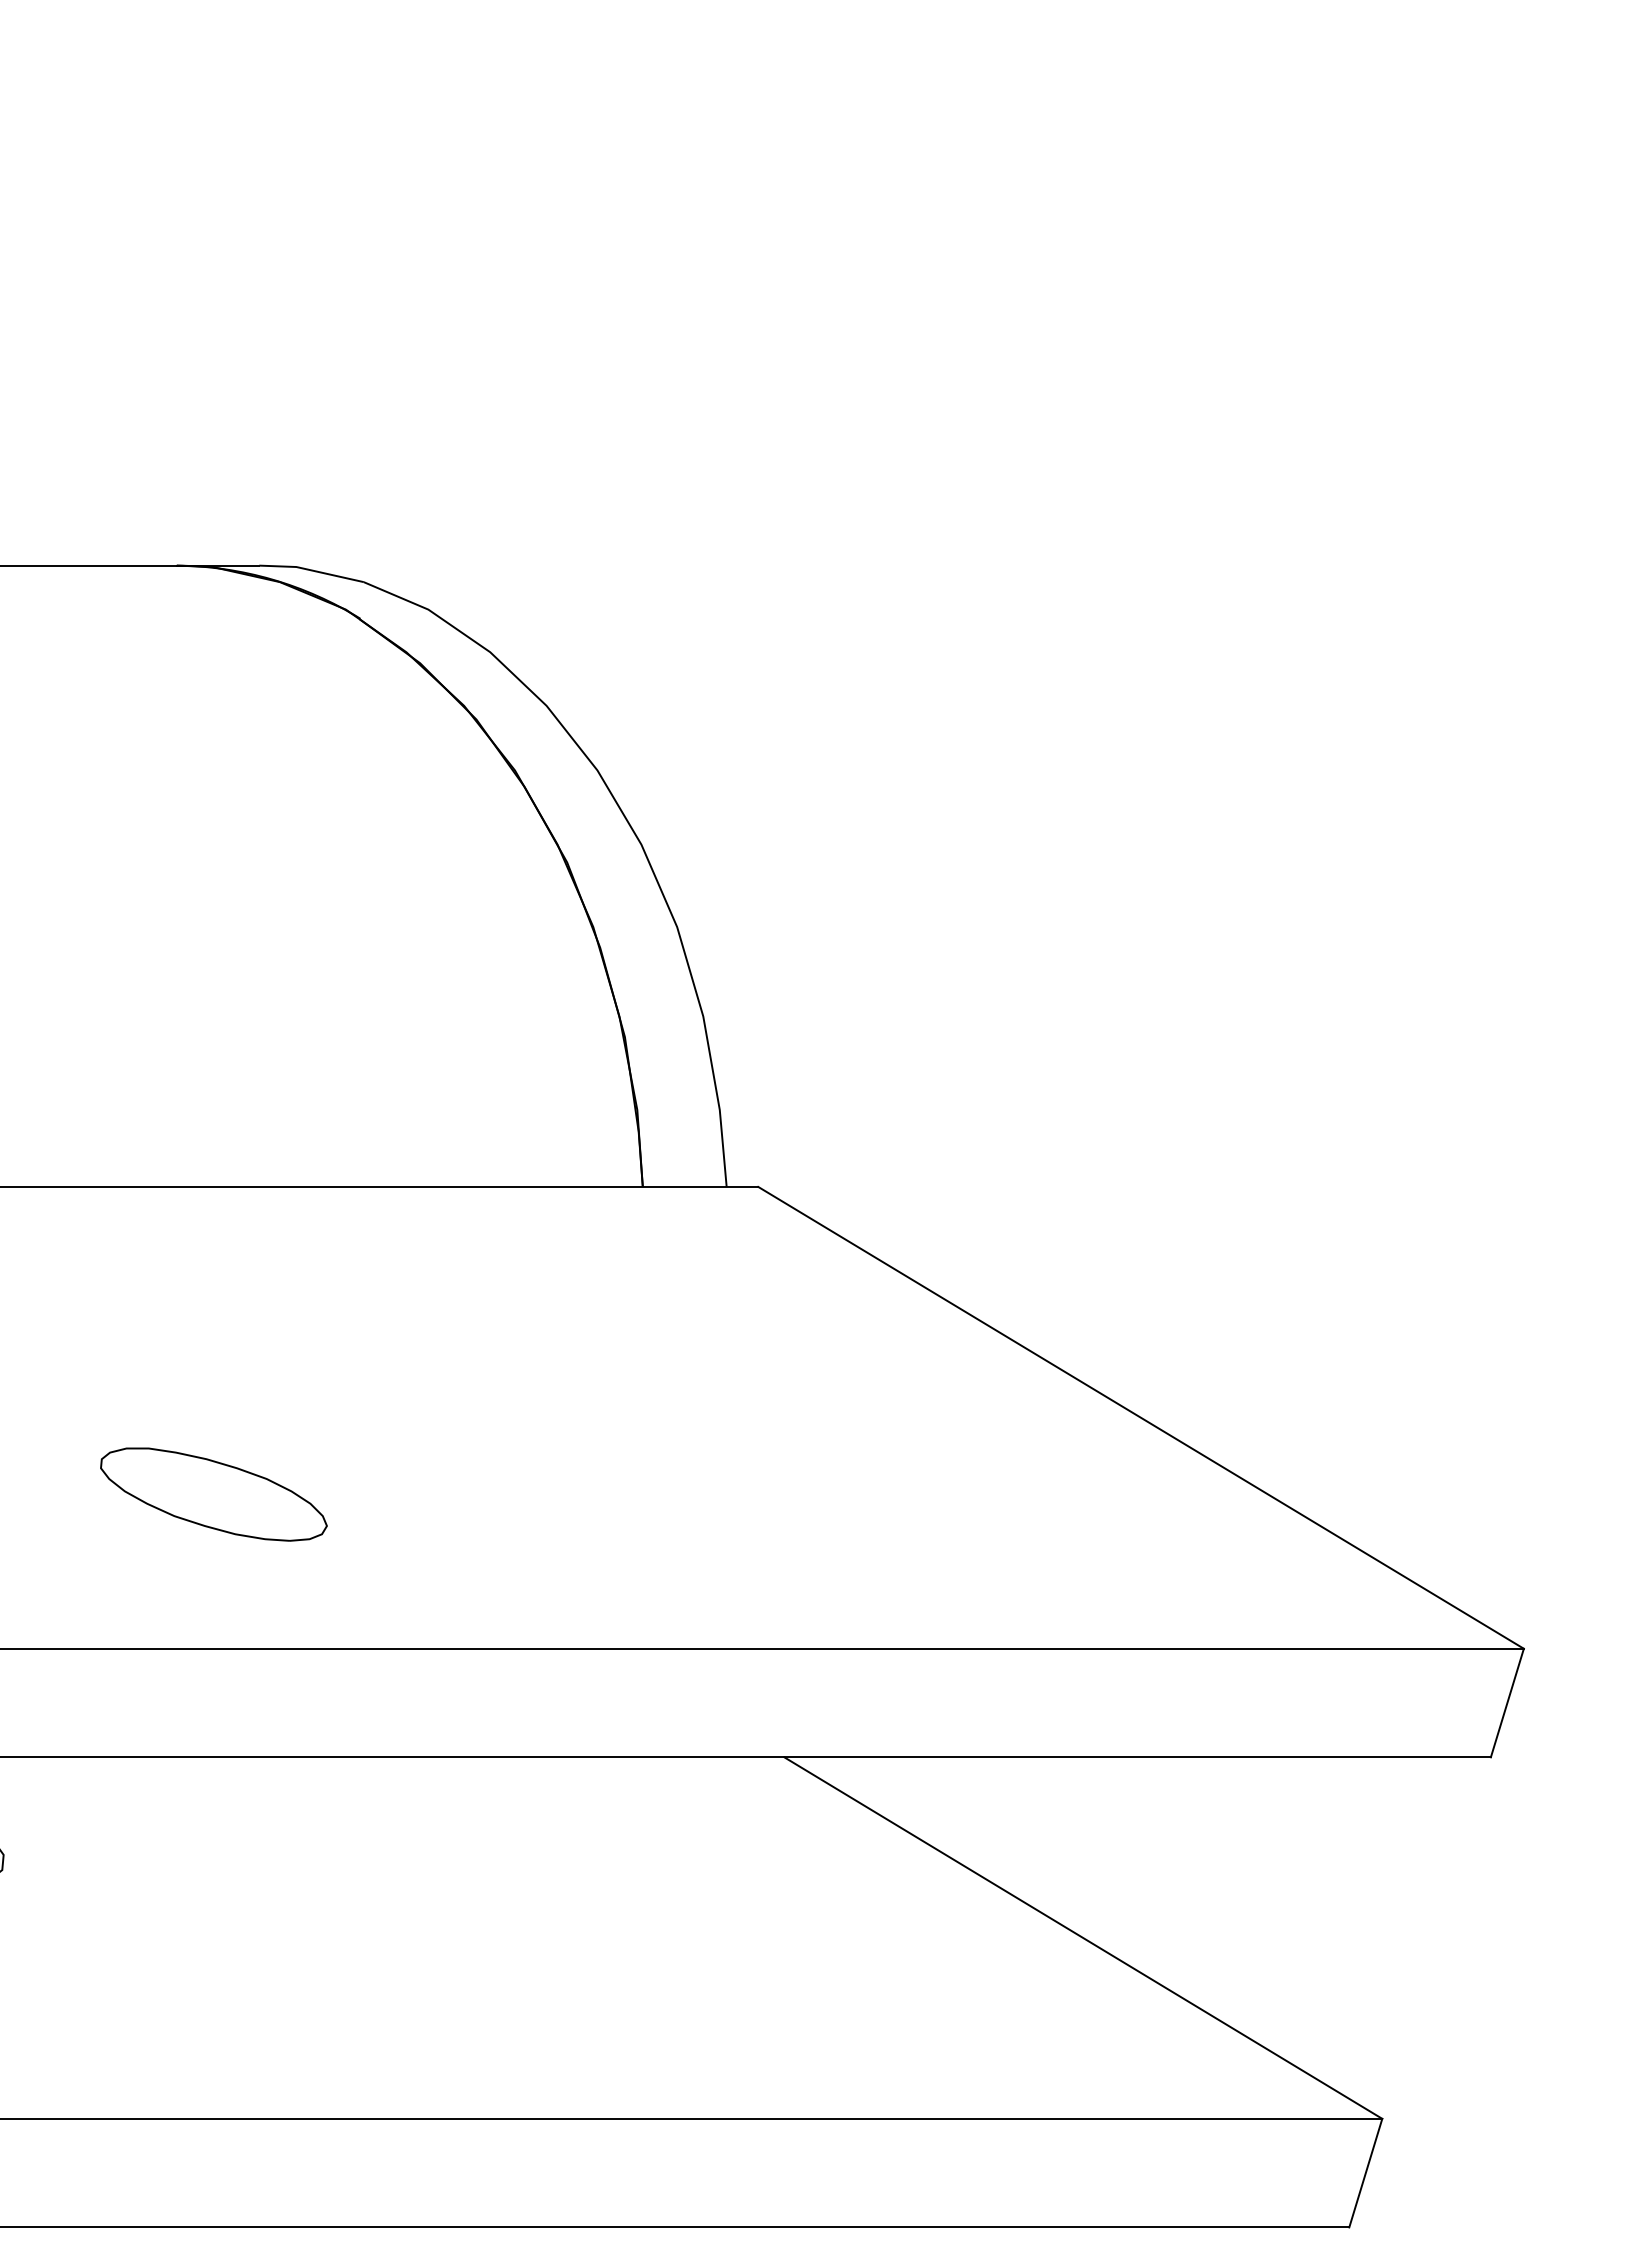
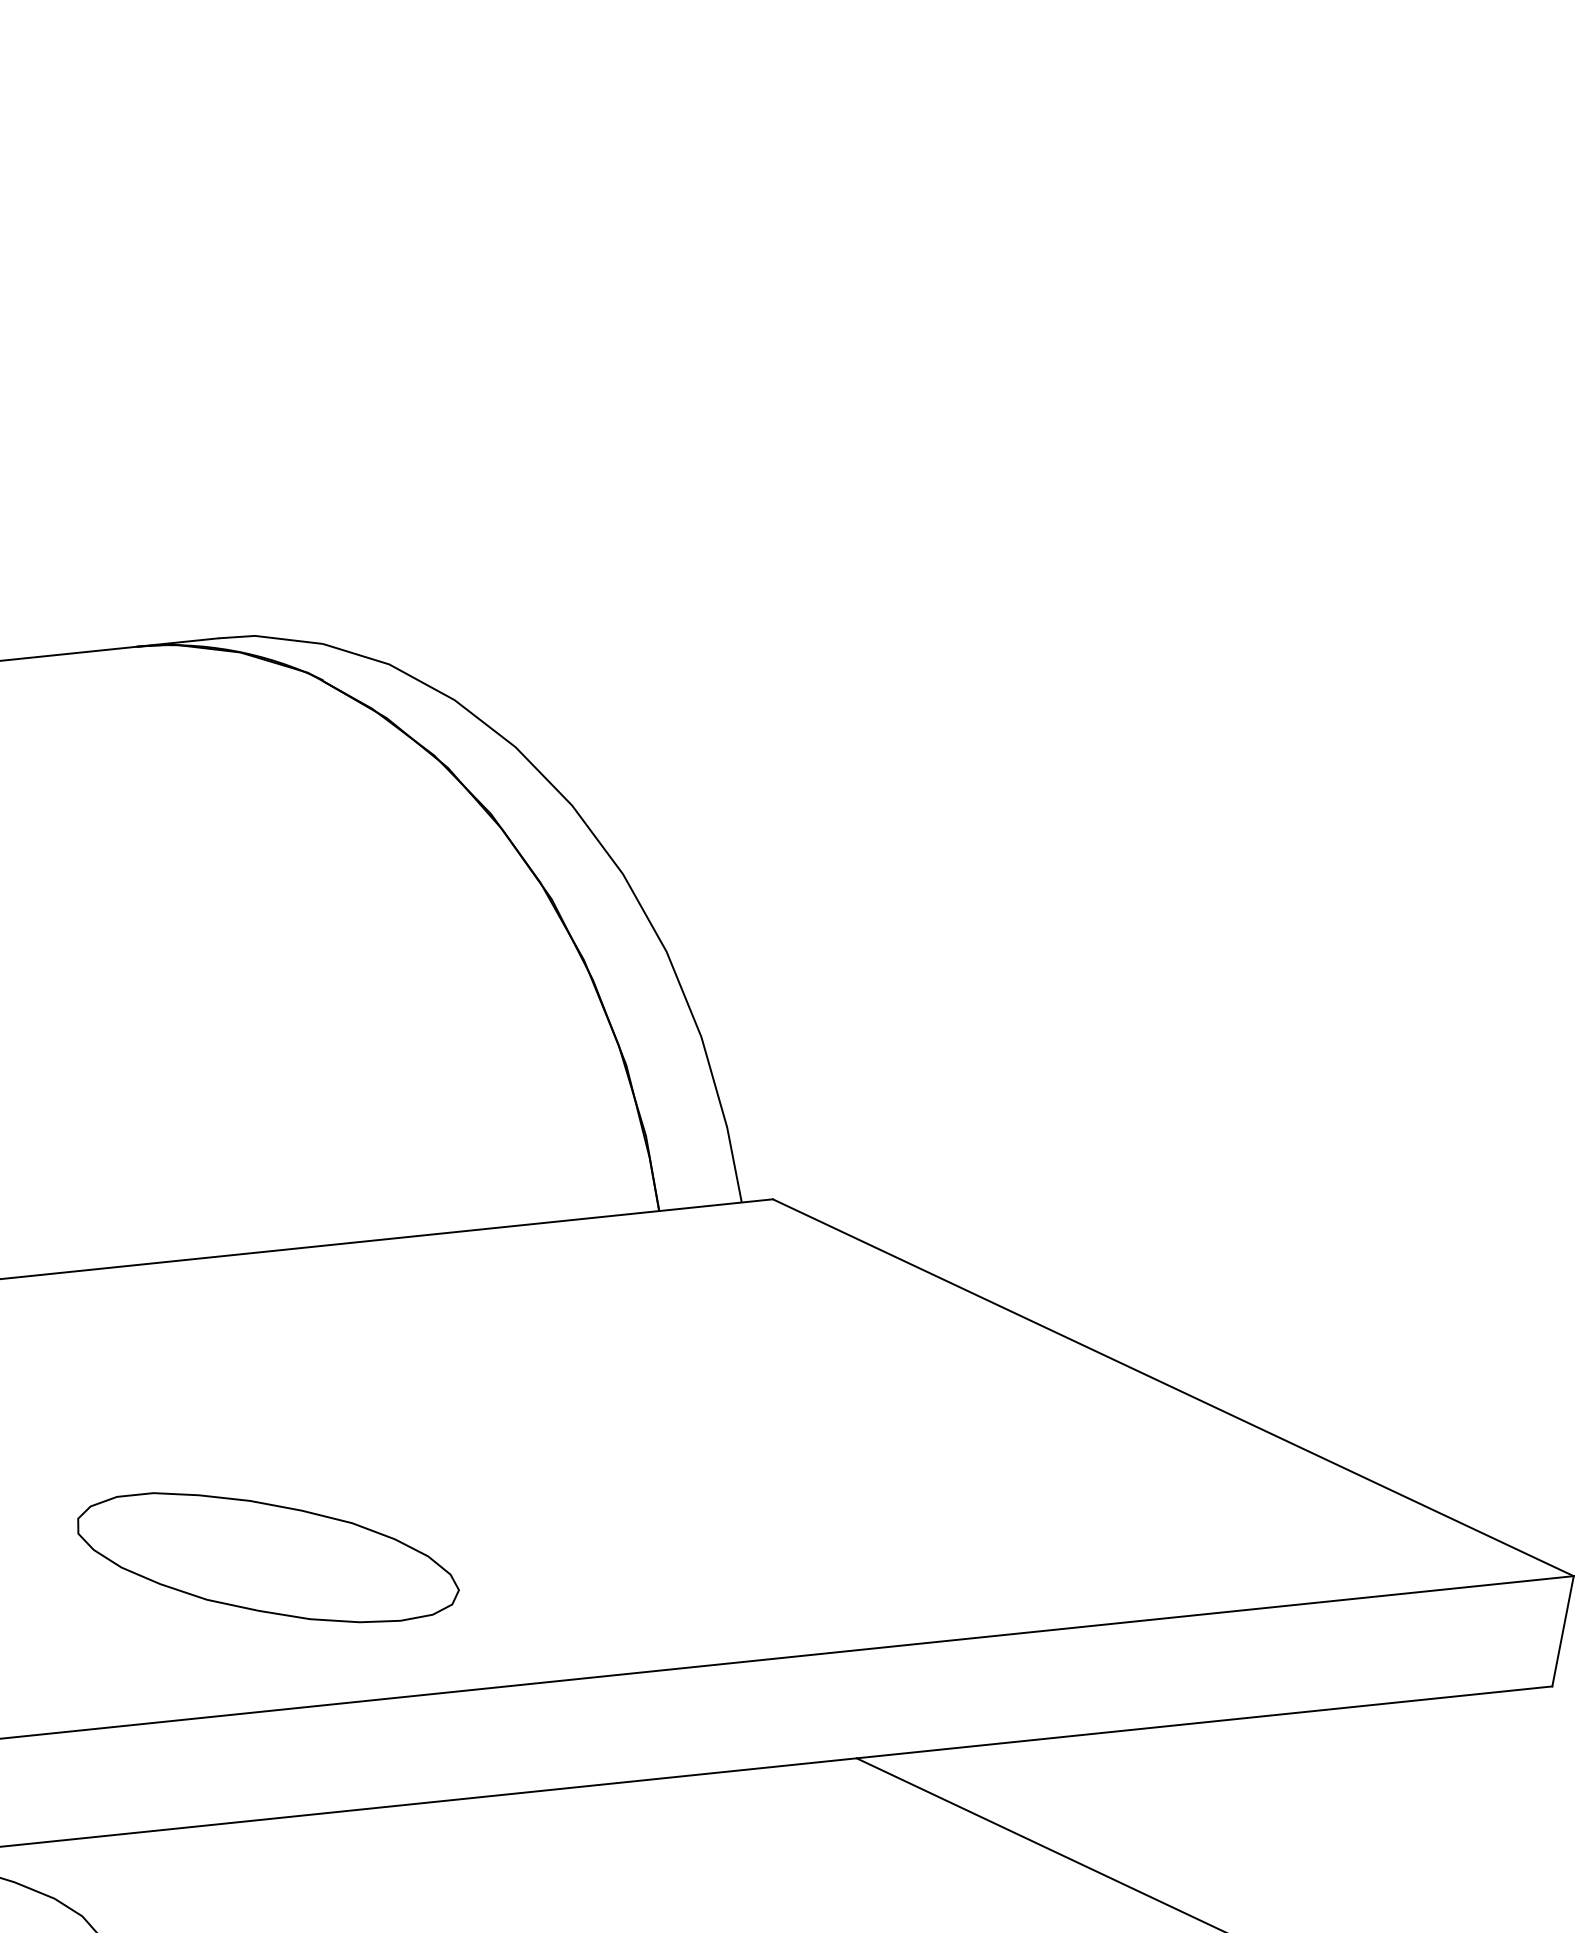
part: (213, 1494) -> (267, 1557), size x1.67

